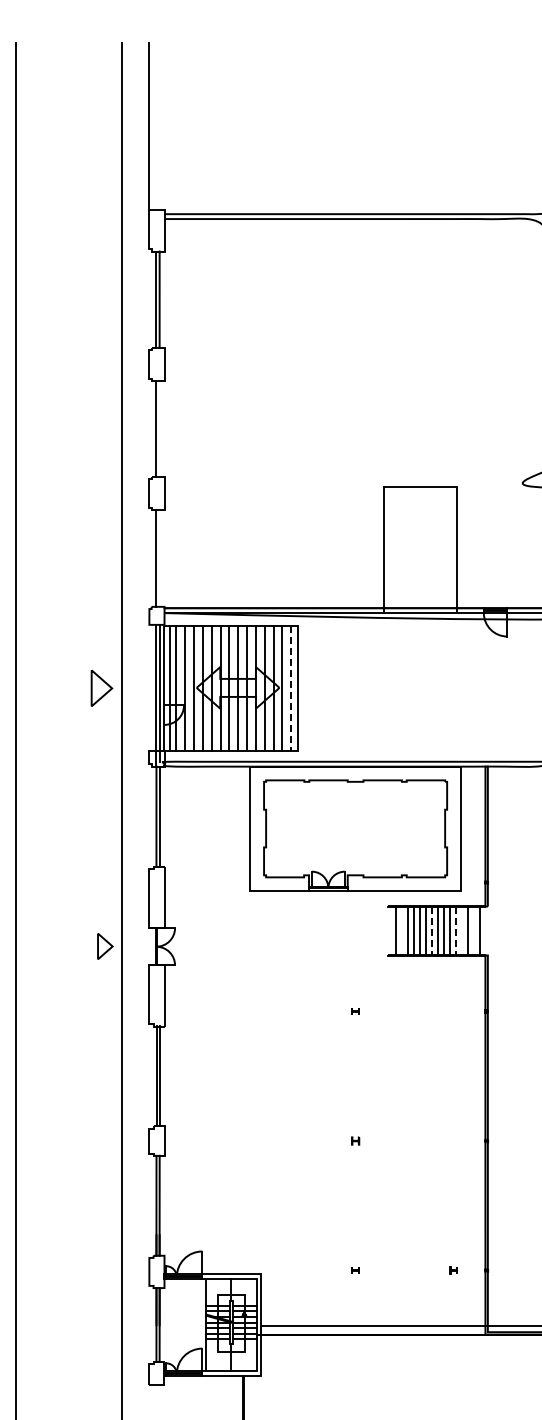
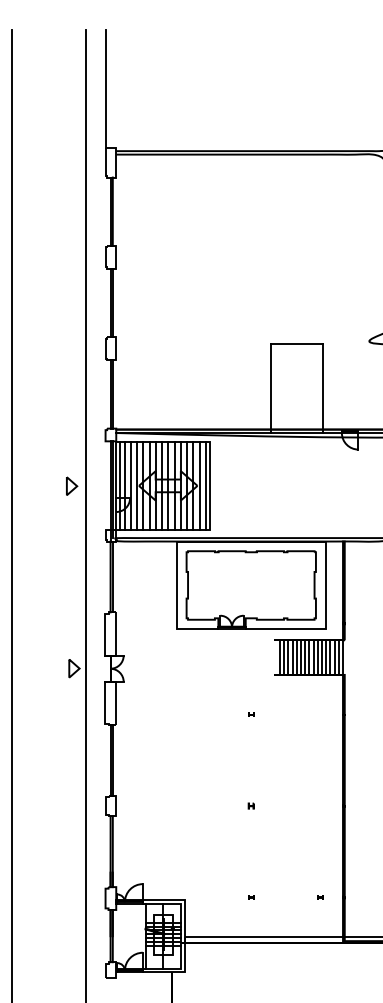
line: (159, 429) -> (112, 303), added
line: (159, 558) -> (112, 394), added
part: (101, 688) -> (71, 486), size x0.71
line: (291, 688) -> (205, 486), dashed -> solid
line: (401, 930) -> (283, 657), added
line: (461, 930) -> (326, 657), added
line: (473, 930) -> (334, 657), added
line: (485, 930) -> (343, 657), added
line: (431, 931) -> (304, 658), dashed -> solid
line: (455, 931) -> (321, 658), dashed -> solid

